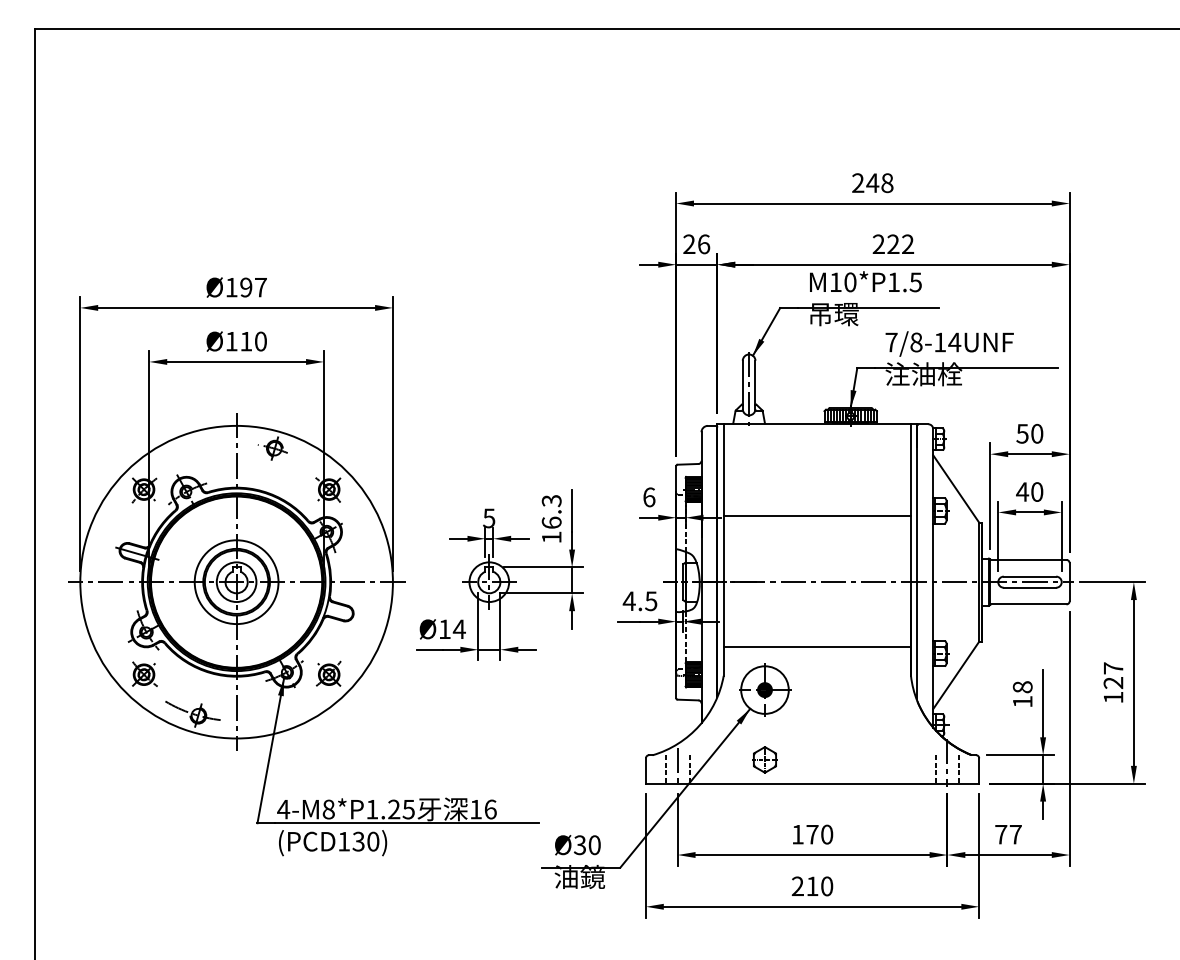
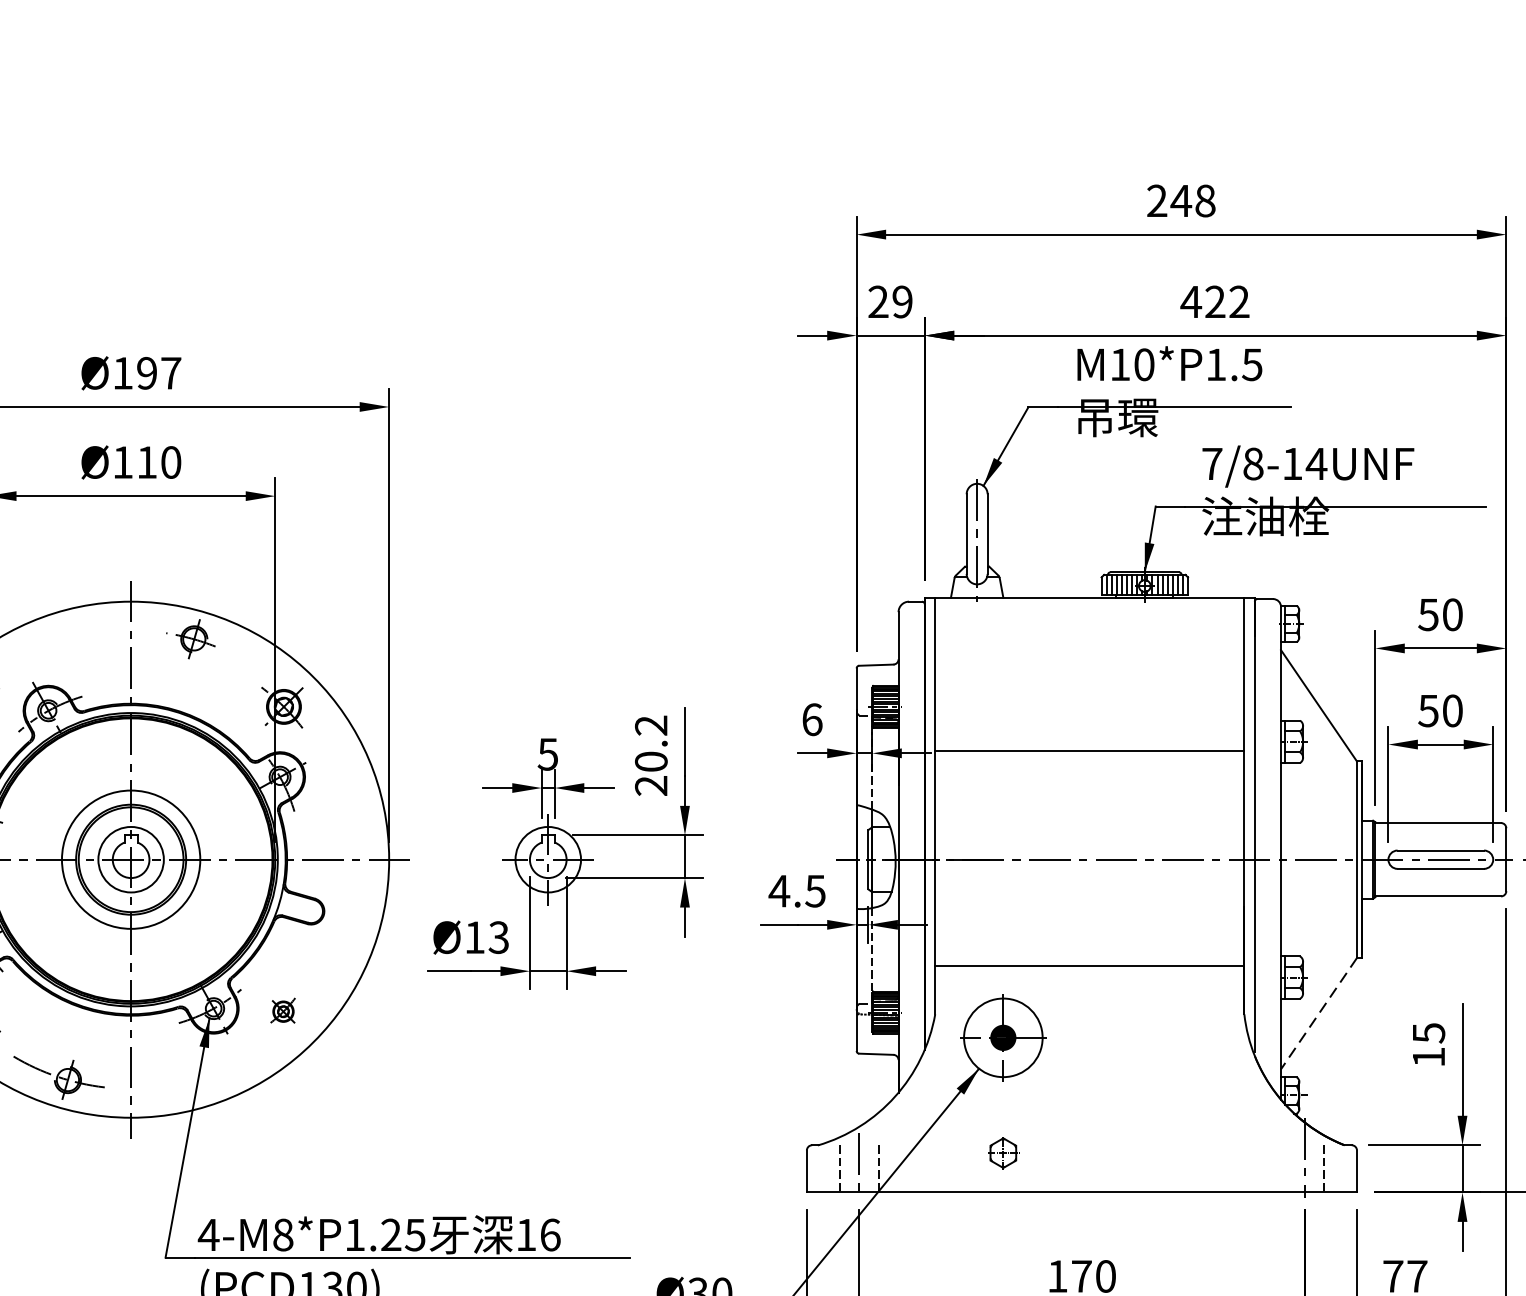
text: (878, 243) -> (1190, 300), 222 -> 422
text: (704, 244) -> (903, 302), 26 -> 29
text: (1022, 491) -> (1428, 710), 40 -> 50
text: (551, 519) -> (650, 756), 16.3 -> 20.2
text: (458, 629) -> (497, 937), Ø14 -> Ø13
part: (328, 673) -> (282, 1010), size x0.6
line: (956, 675) -> (1319, 1013), solid -> dashed
text: (1022, 687) -> (1428, 1033), 18 -> 15
part: (764, 759) -> (1002, 1152), size x0.7
line: (935, 769) -> (1284, 1168), removed

